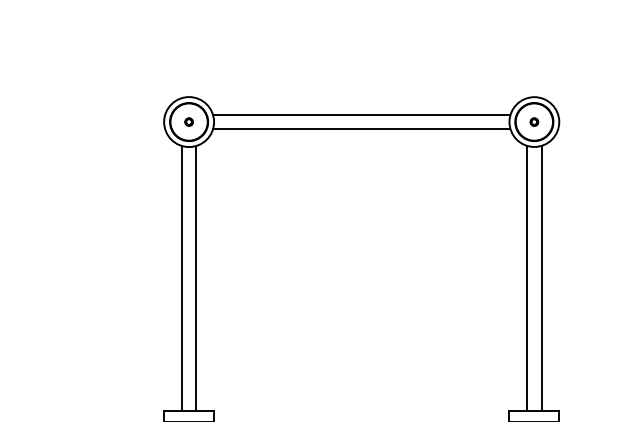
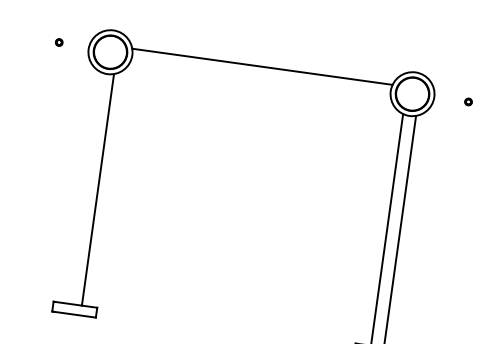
part: (188, 121) -> (58, 41), moved
part: (534, 121) -> (468, 101), moved
line: (361, 129) -> (260, 79), removed
line: (181, 277) -> (84, 187), removed

